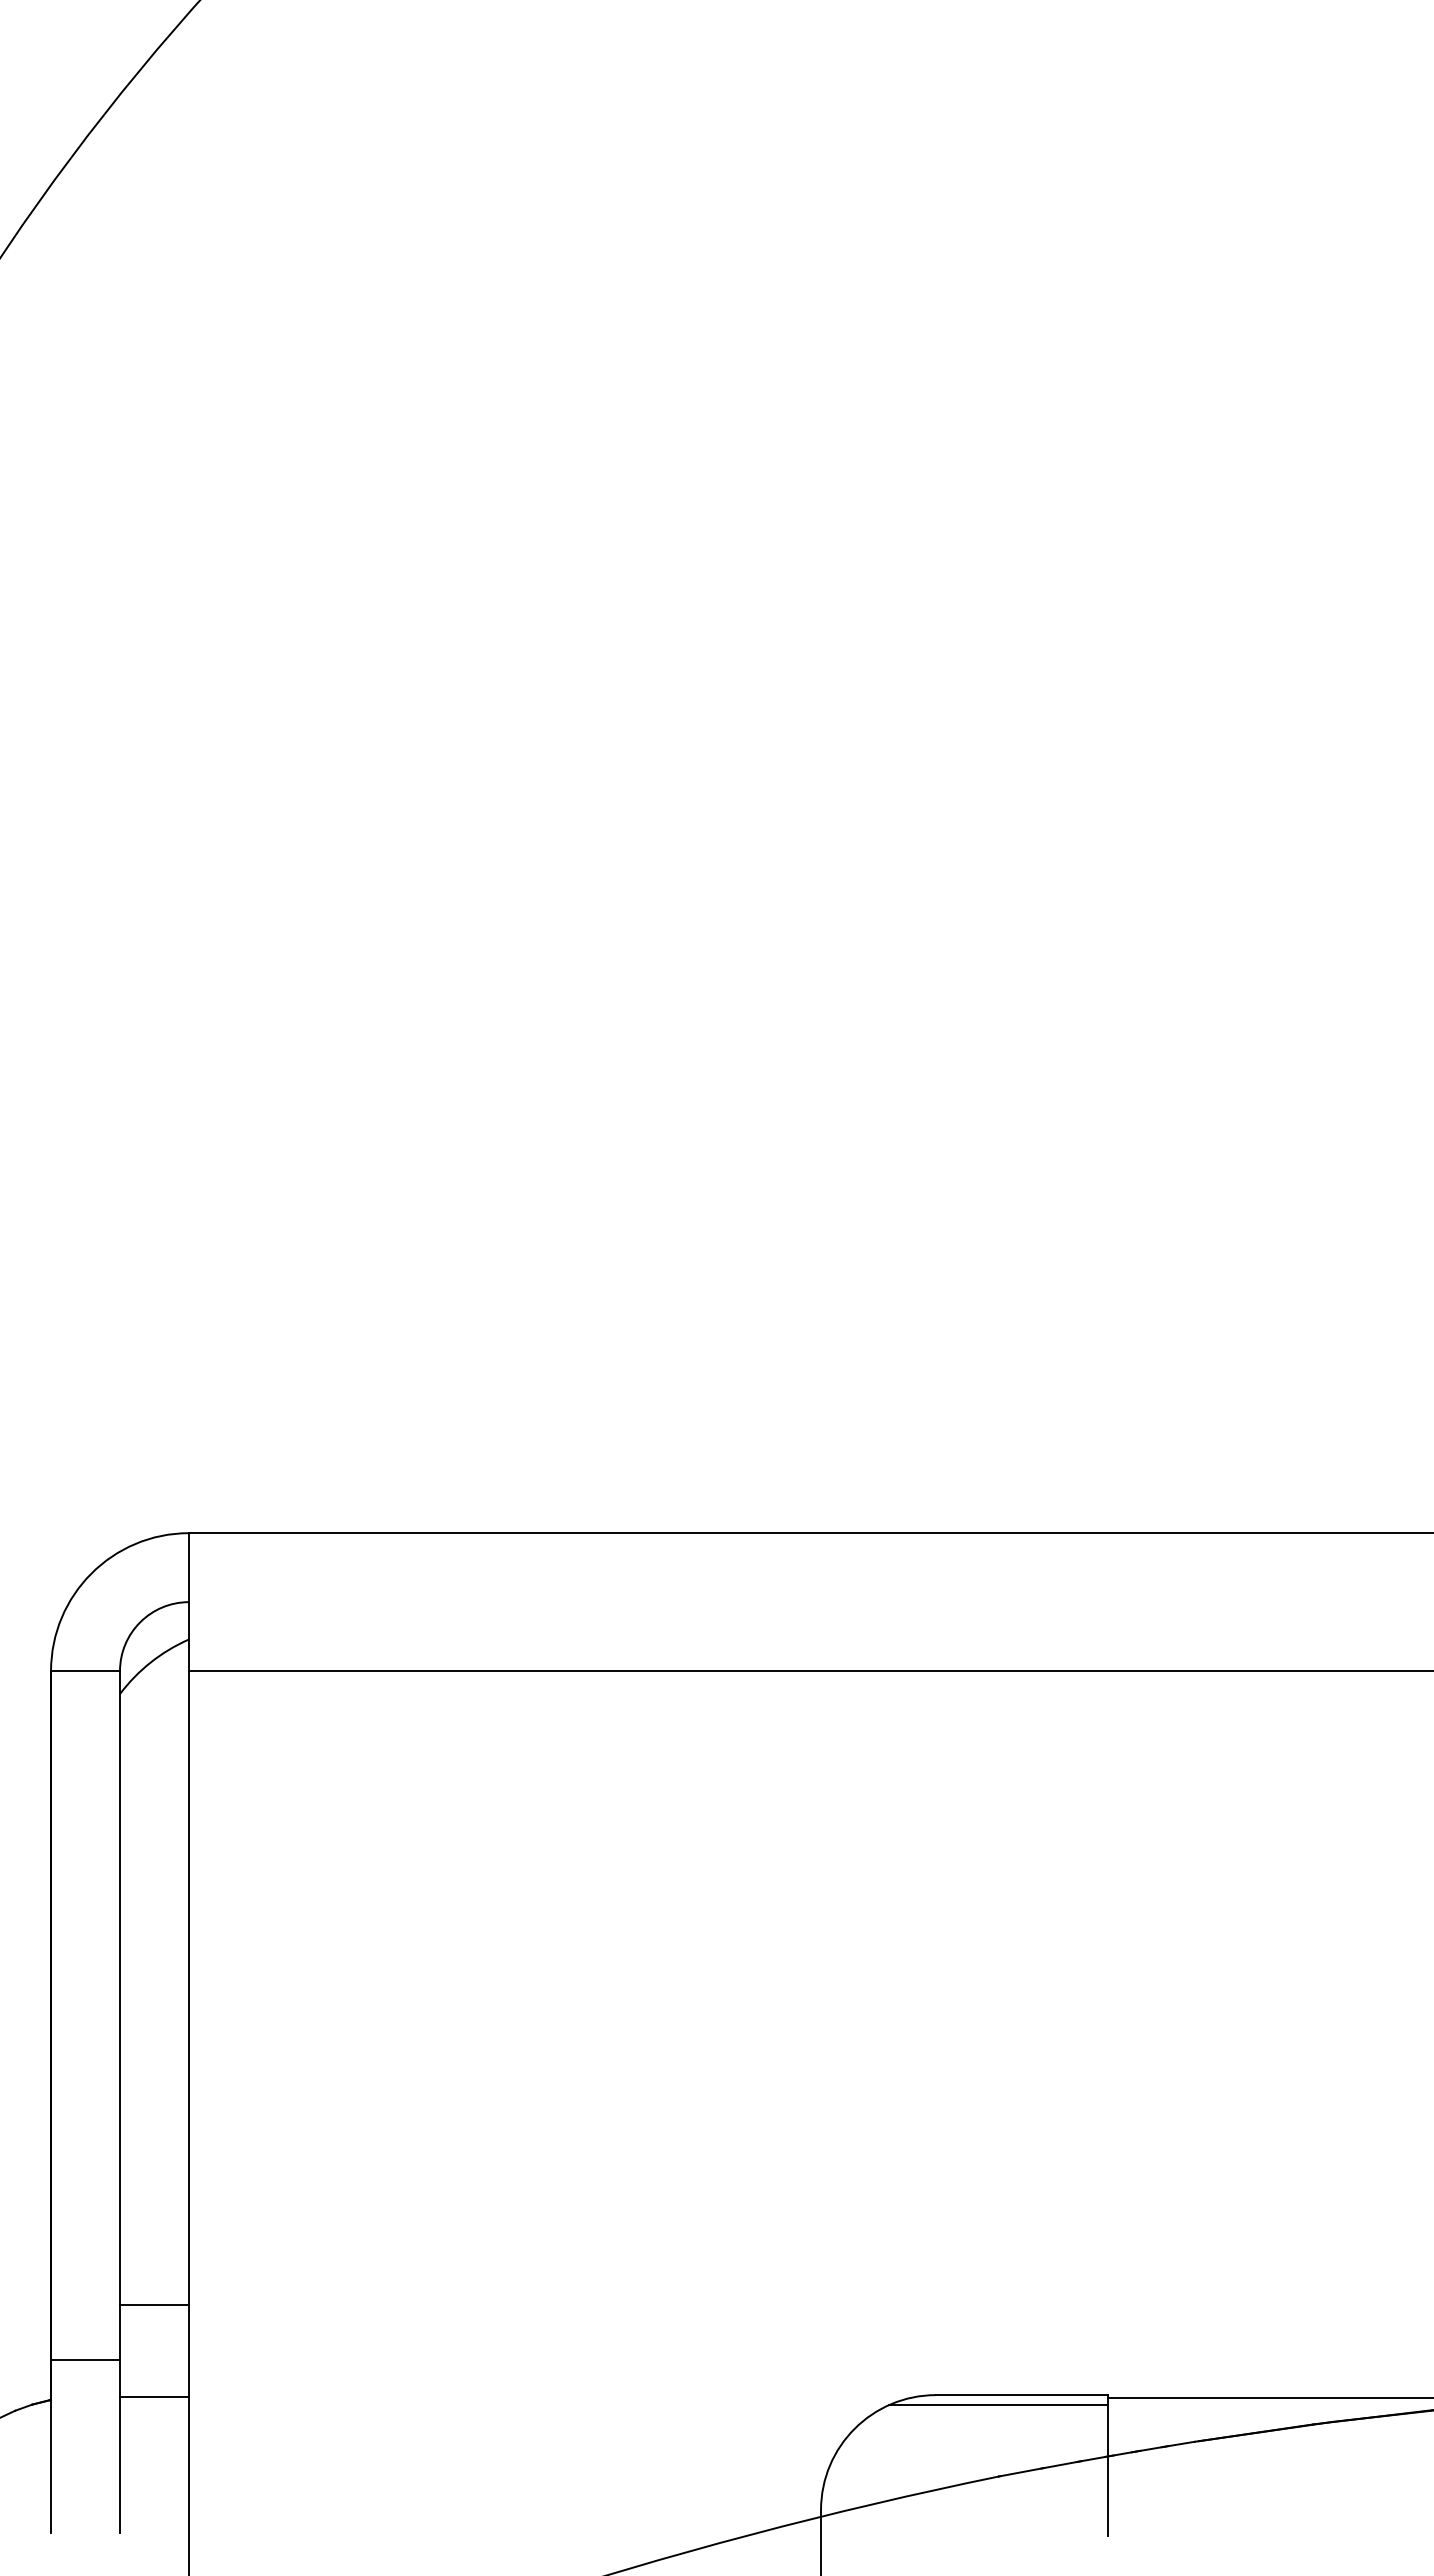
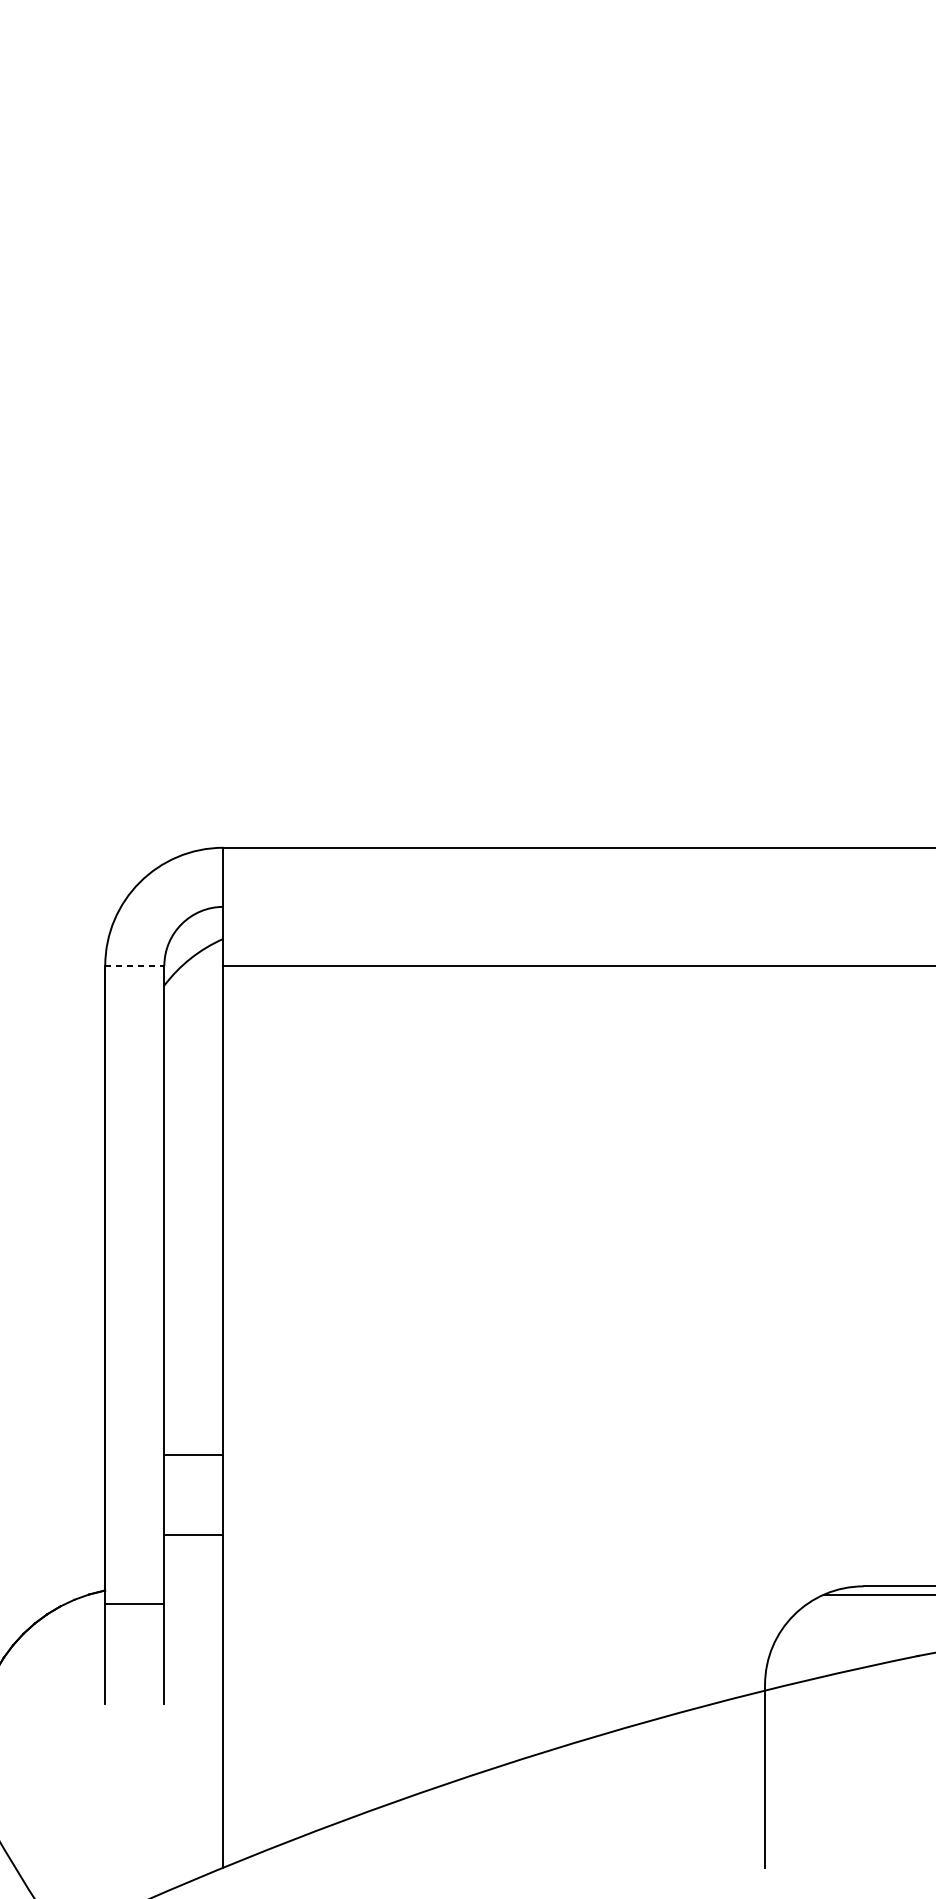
line: (86, 1671) -> (135, 966), solid -> dashed
line: (154, 2304) -> (193, 1454), moved
line: (85, 2360) -> (134, 1603), moved
line: (154, 2396) -> (193, 1535), moved

